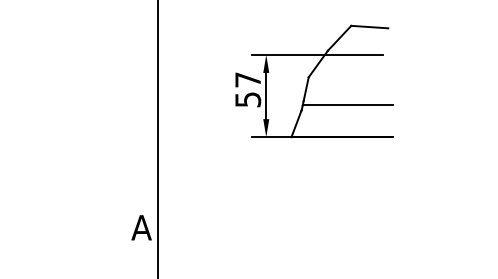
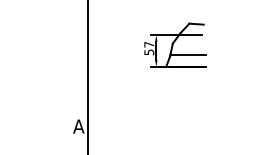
part: (315, 81) -> (175, 45), size x0.7

